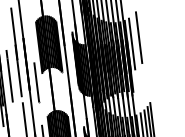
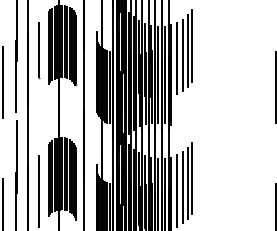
line: (141, 33) -> (192, 45), added
line: (135, 41) -> (182, 55), added
line: (36, 82) -> (39, 50), moved

